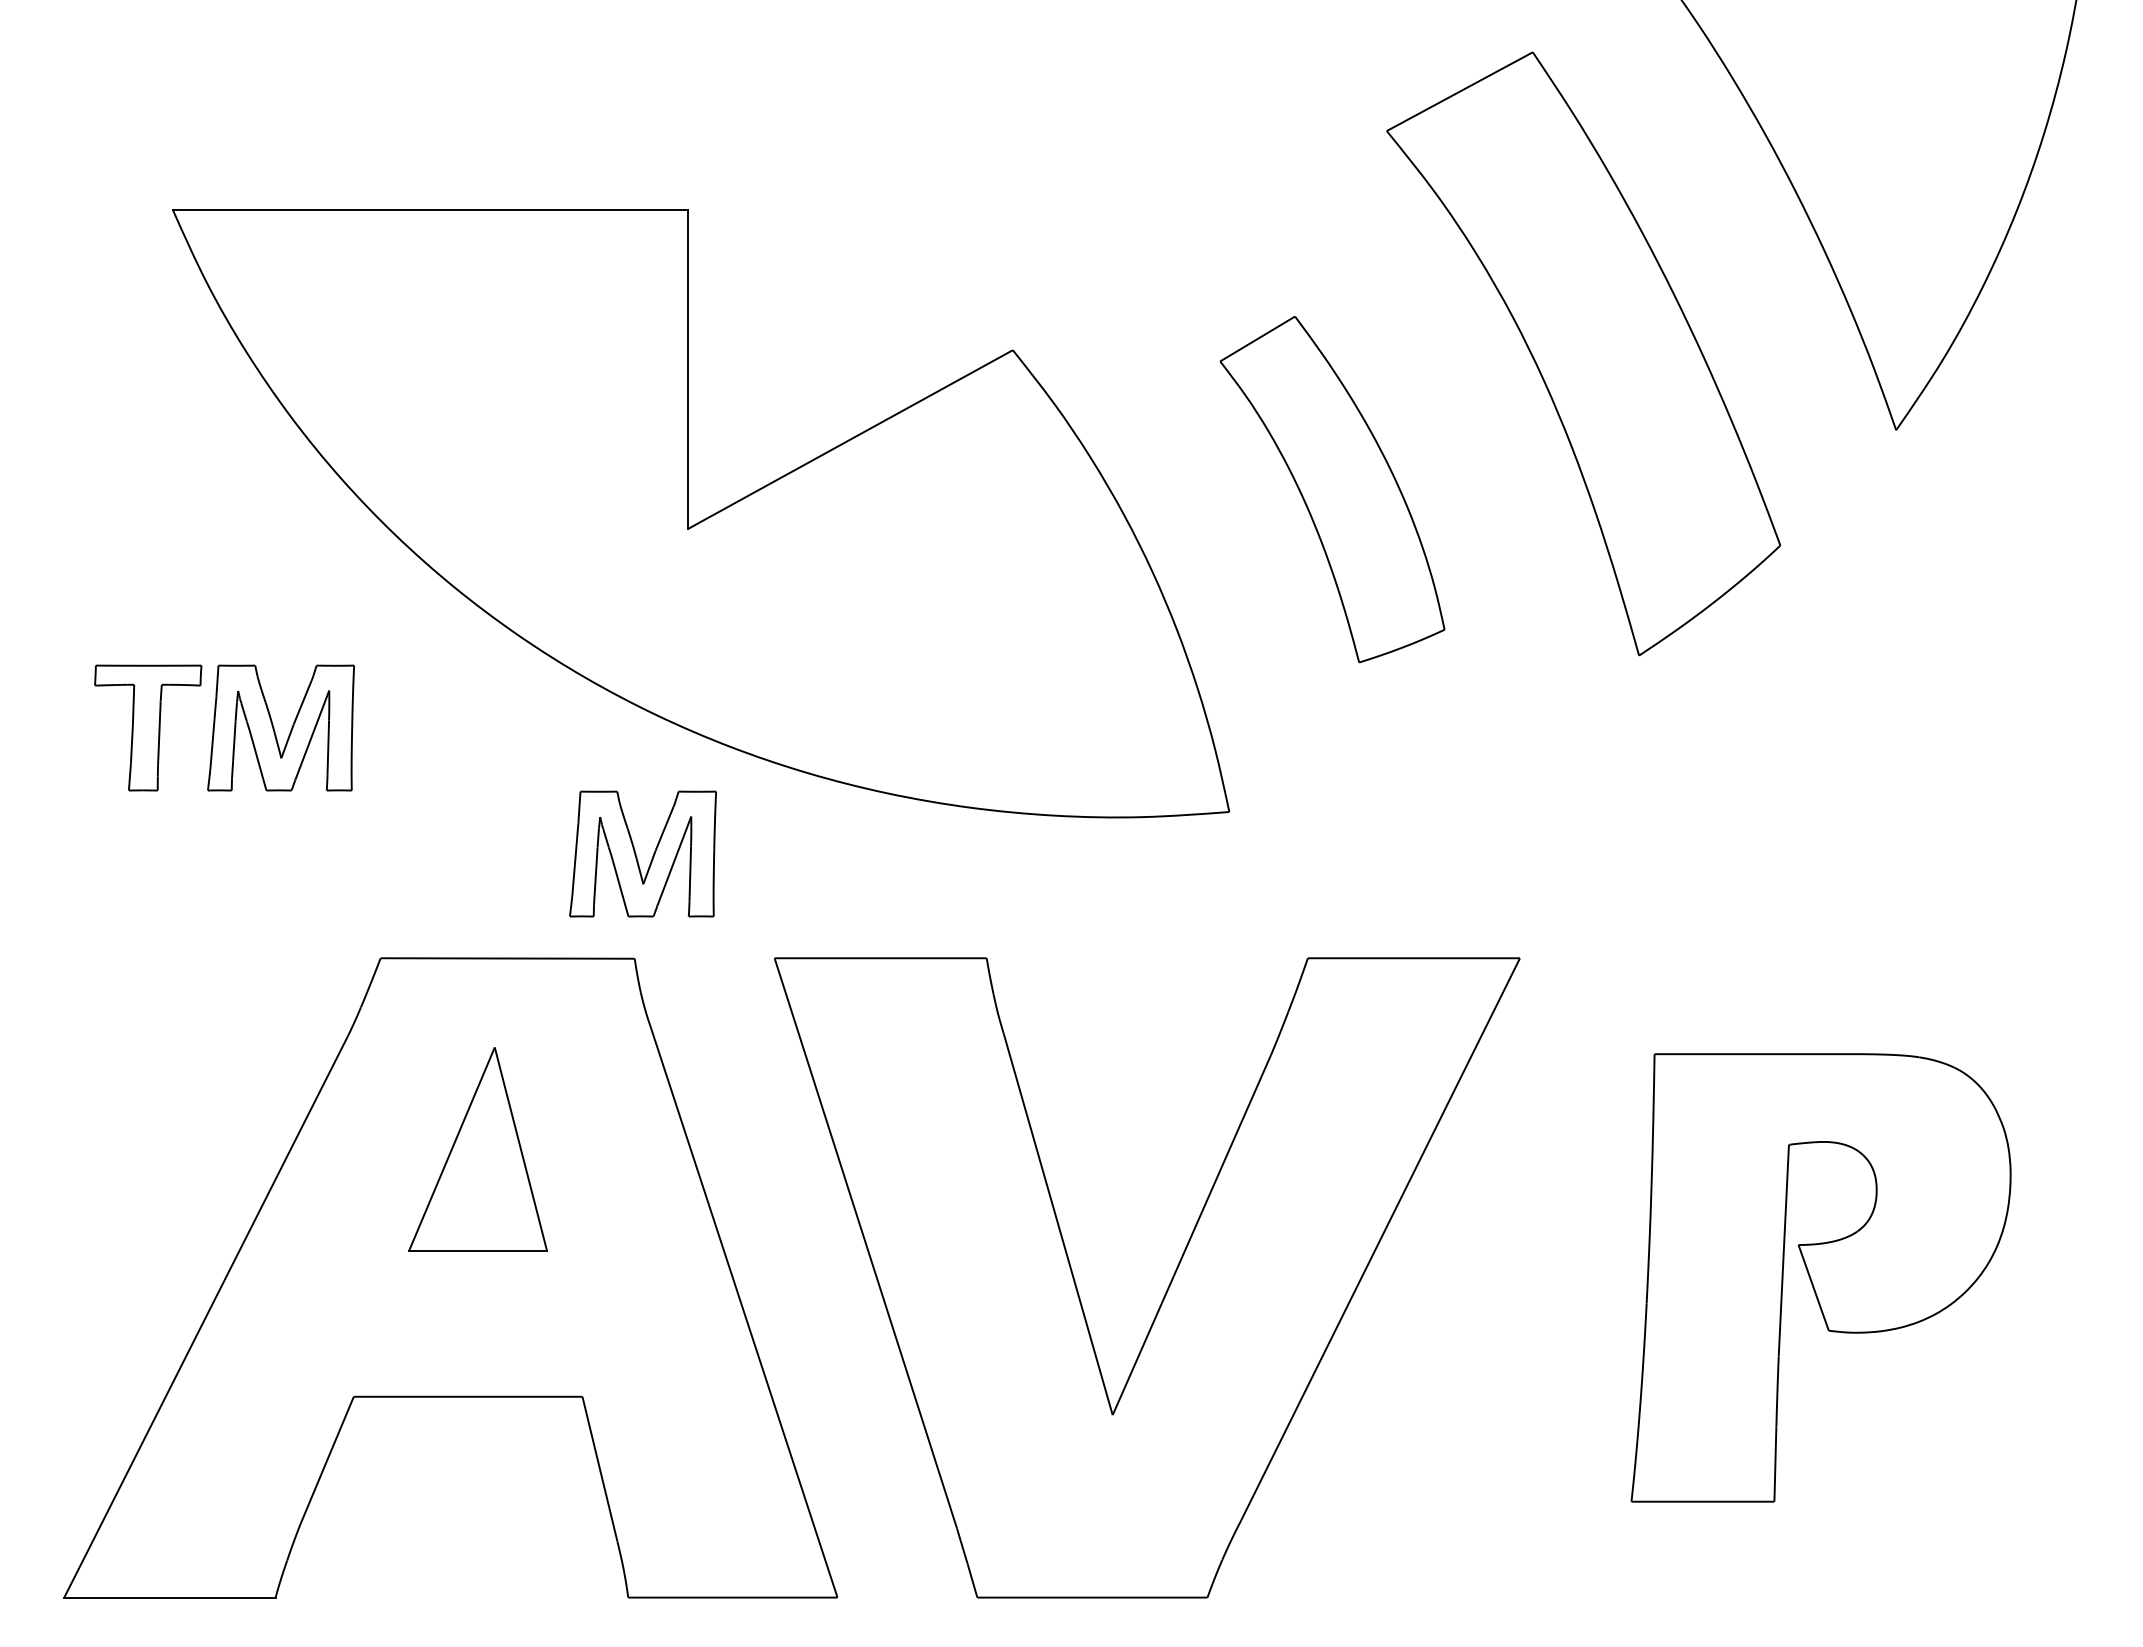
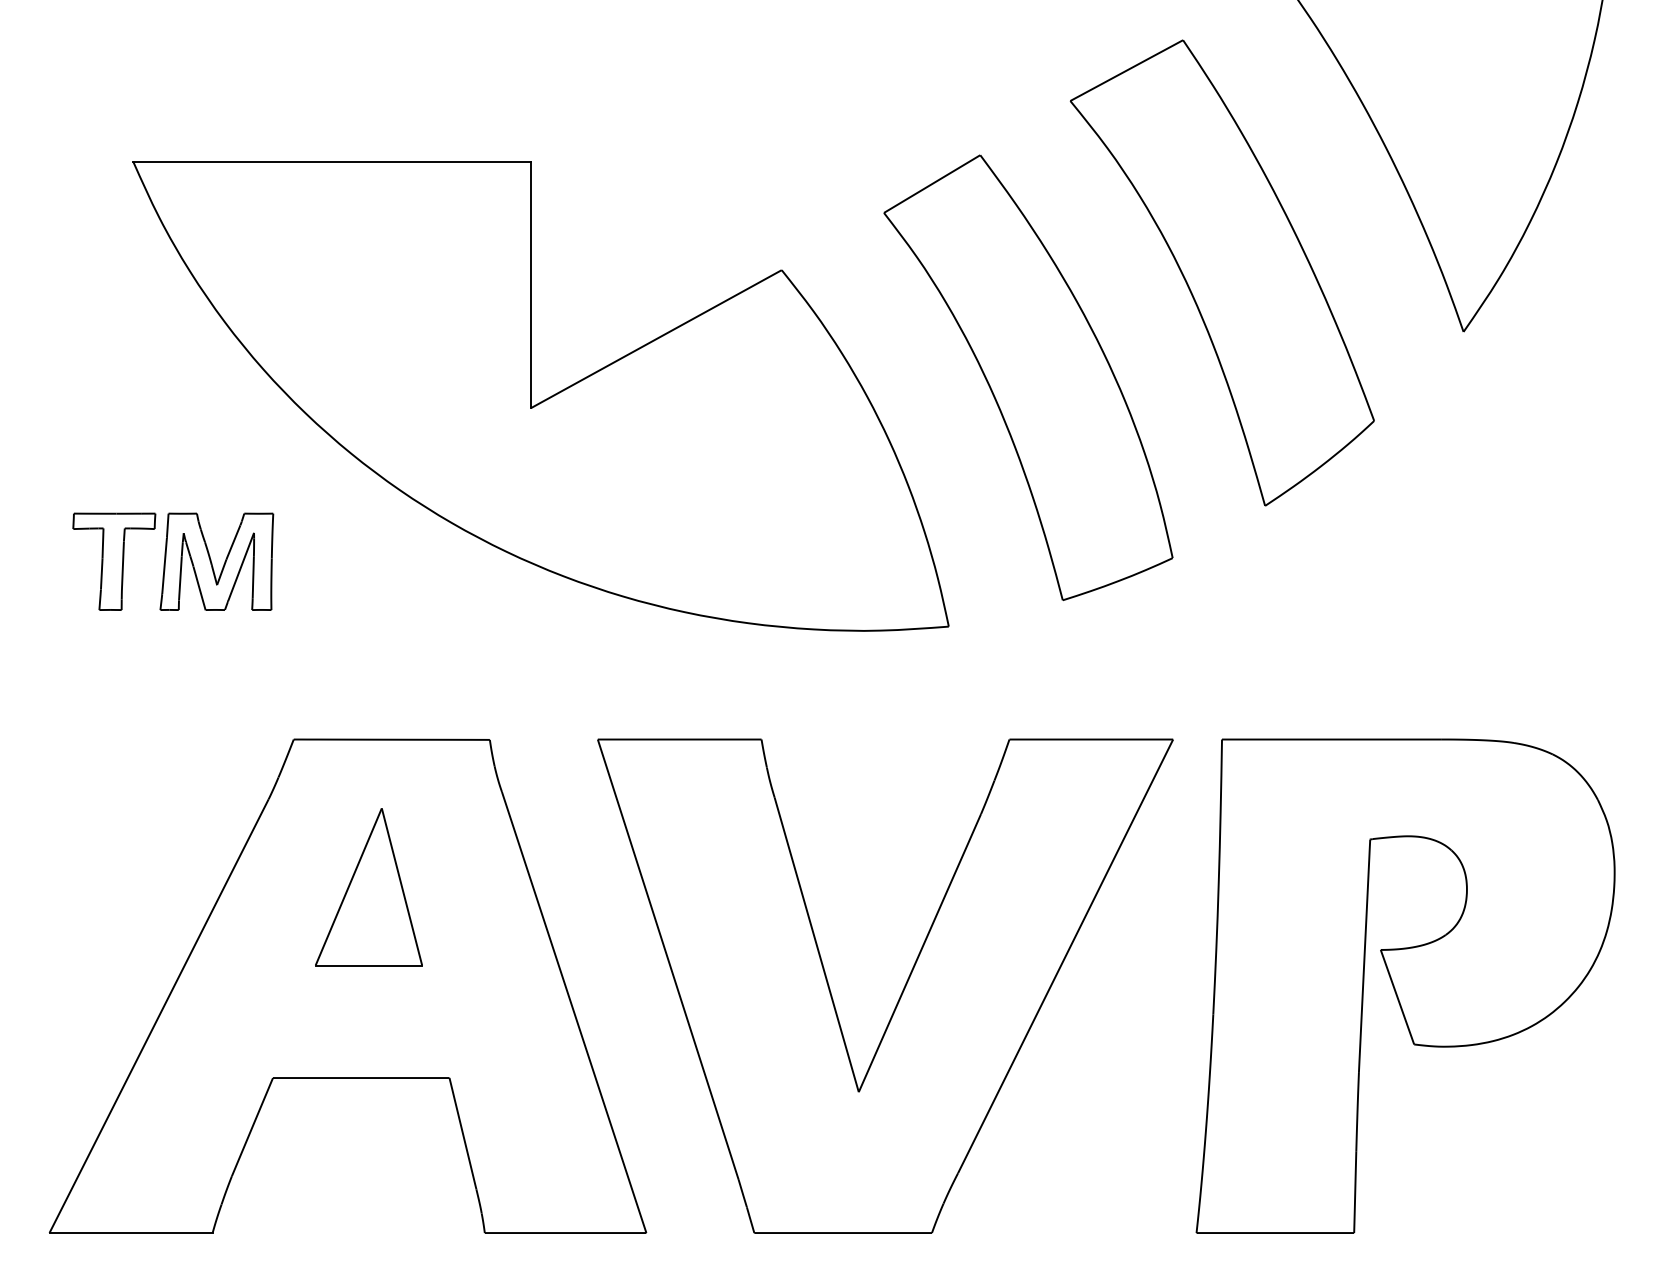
part: (1332, 489) -> (1028, 377), size x1.67
part: (642, 853) -> (495, 658), removed
part: (1820, 1277) -> (1405, 985), size x1.43

